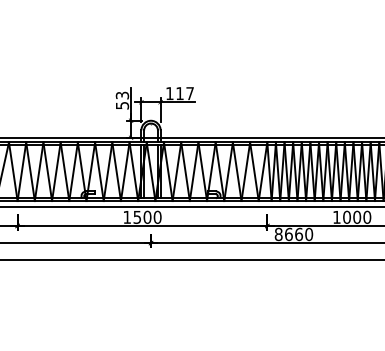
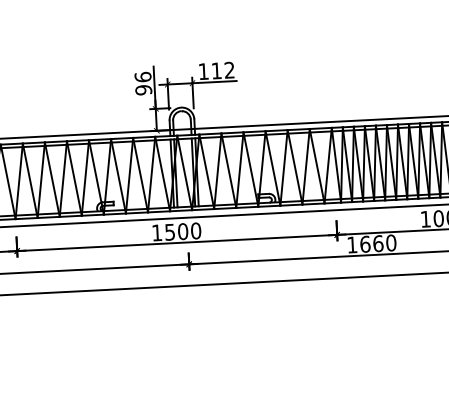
text: (189, 93) -> (228, 70), 117 -> 112
text: (122, 100) -> (143, 83), 53 -> 96
text: (278, 234) -> (352, 245), 8660 -> 1660

